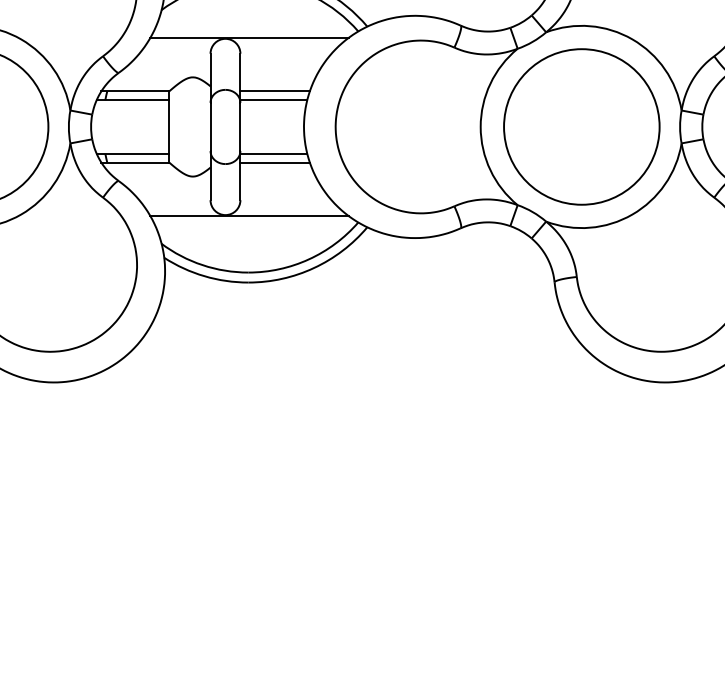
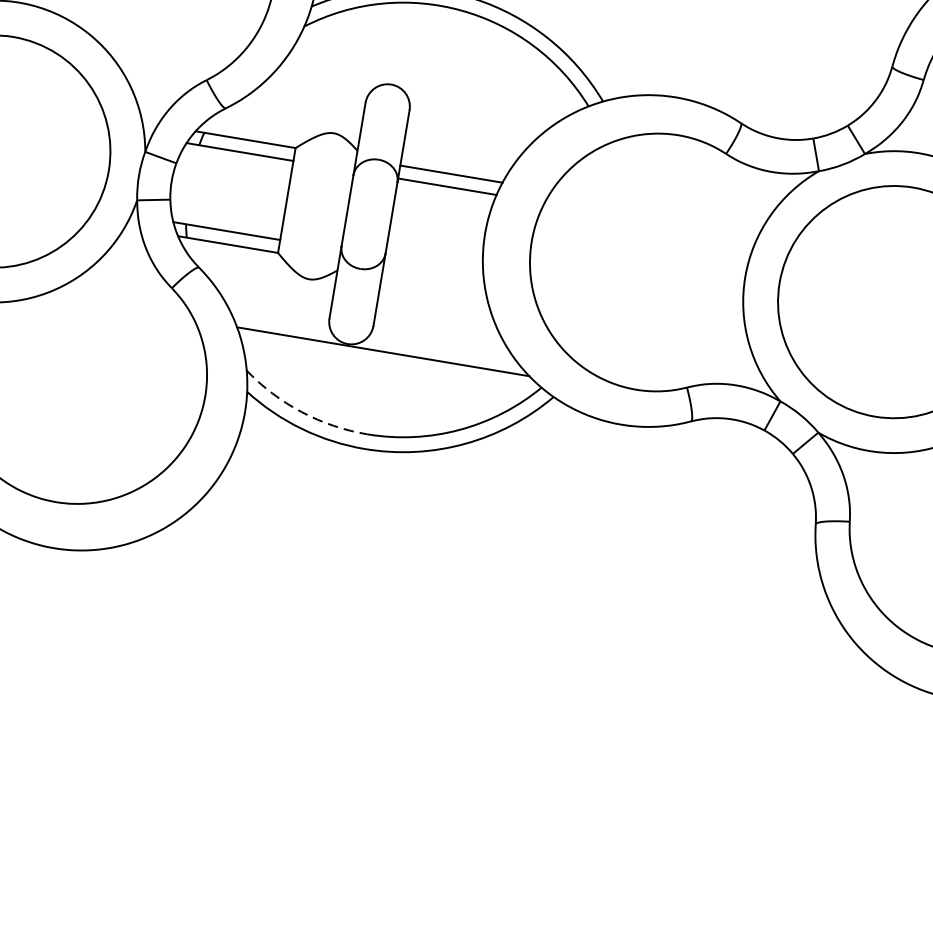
line: (249, 37) -> (426, 88), removed
line: (273, 153) -> (433, 265), removed
line: (274, 162) -> (432, 278), removed
arc: (202, 265) -> (301, 412), solid -> dashed

